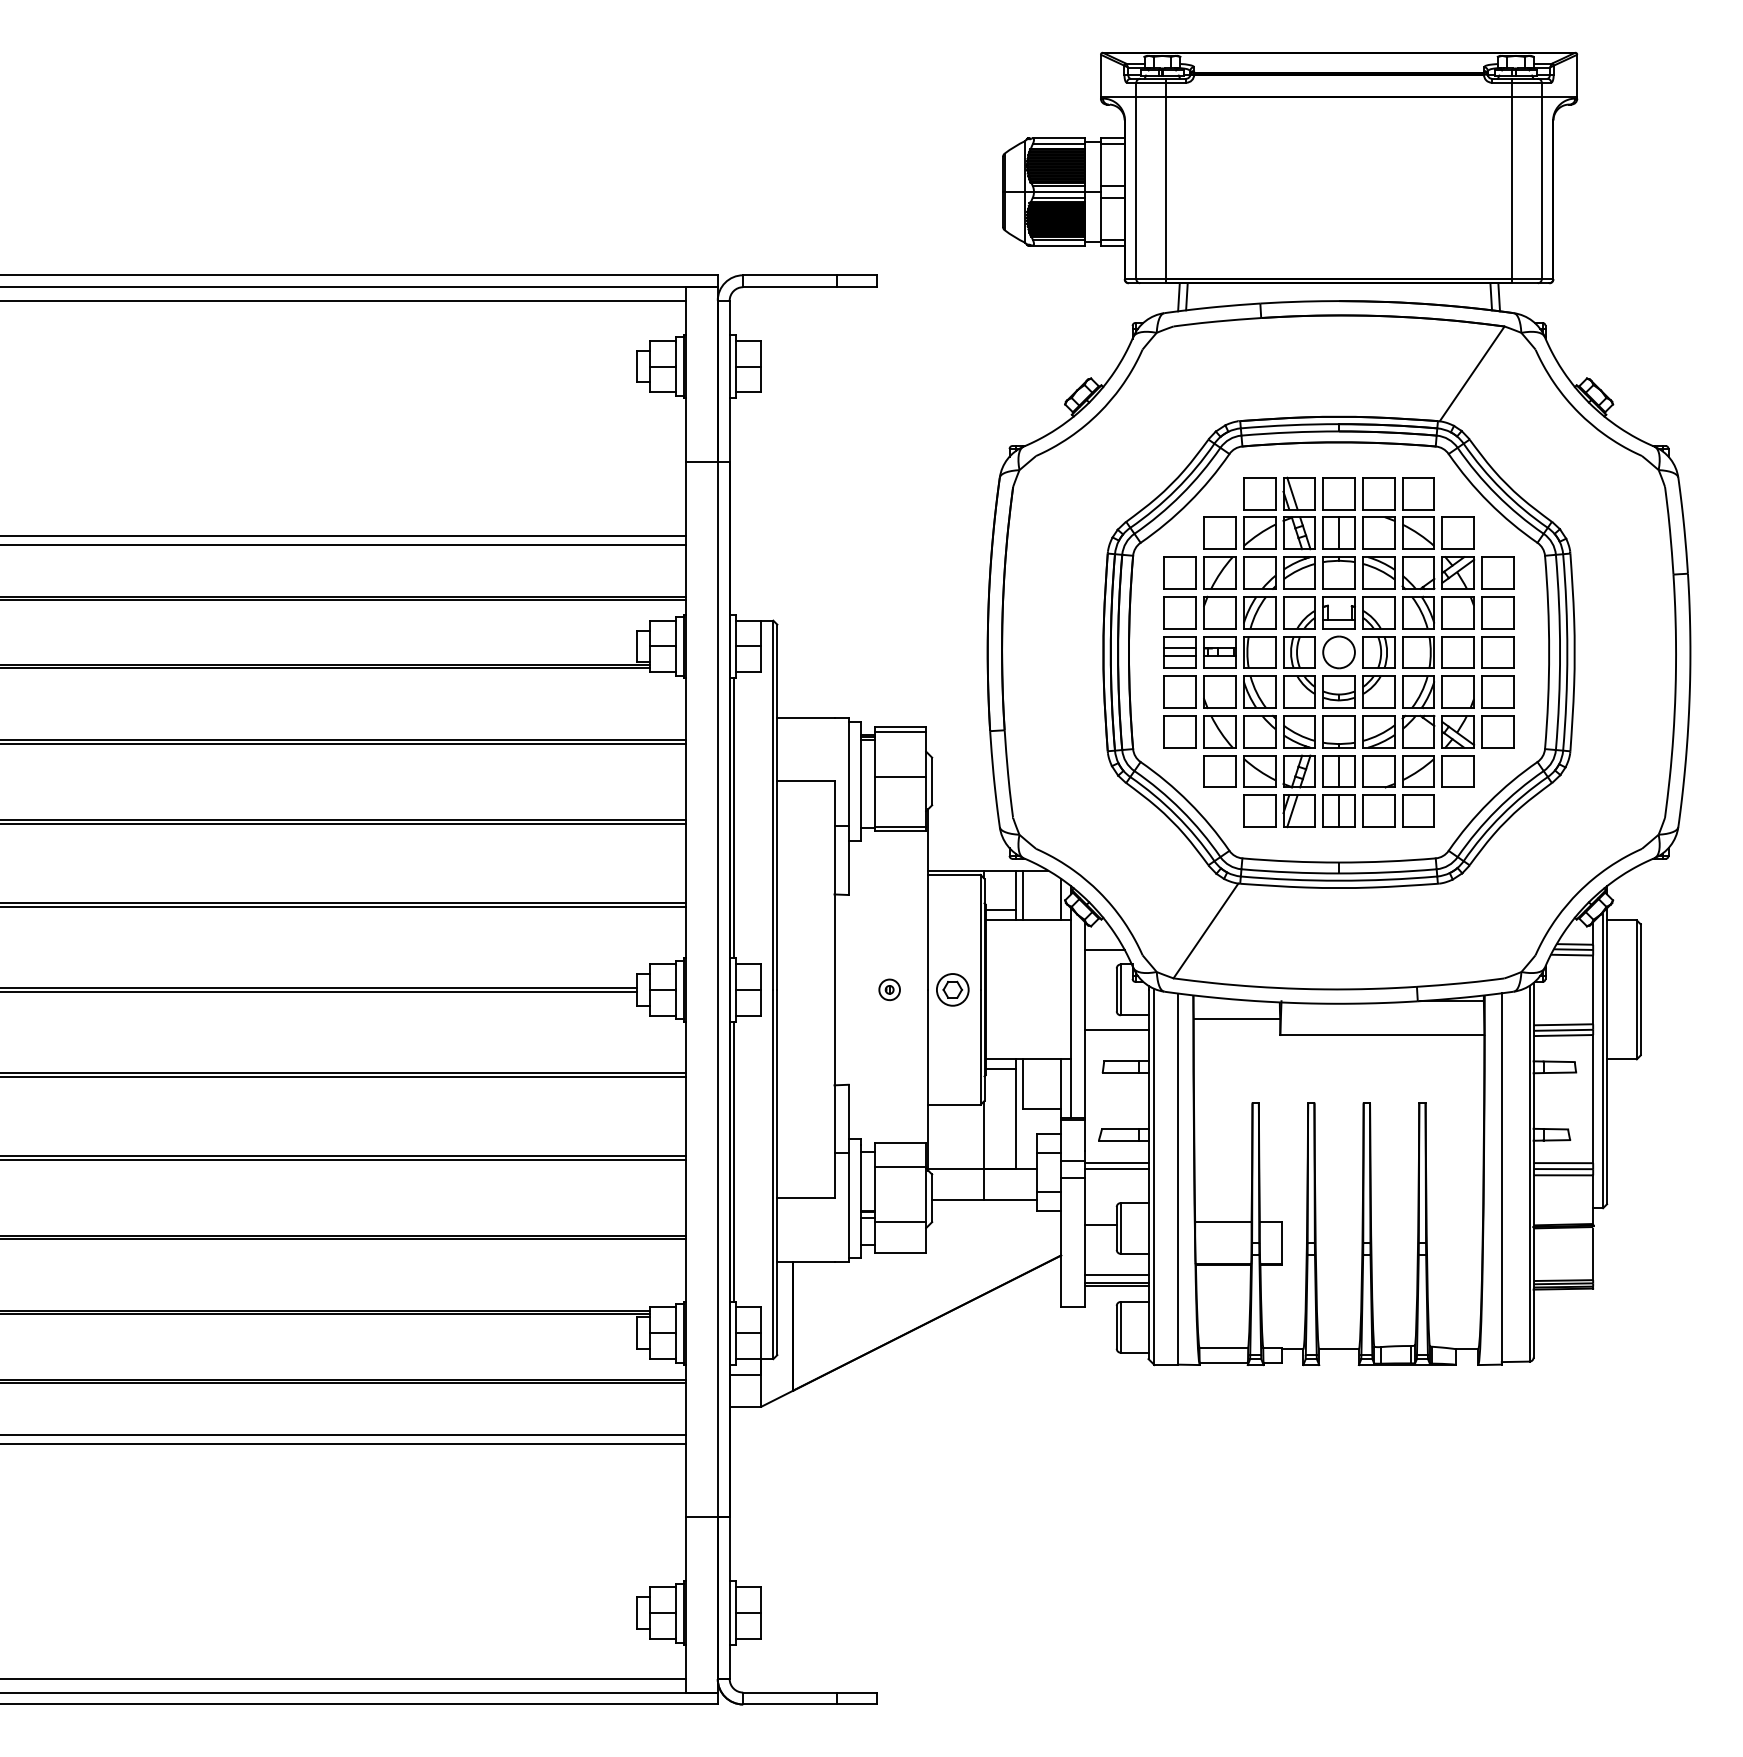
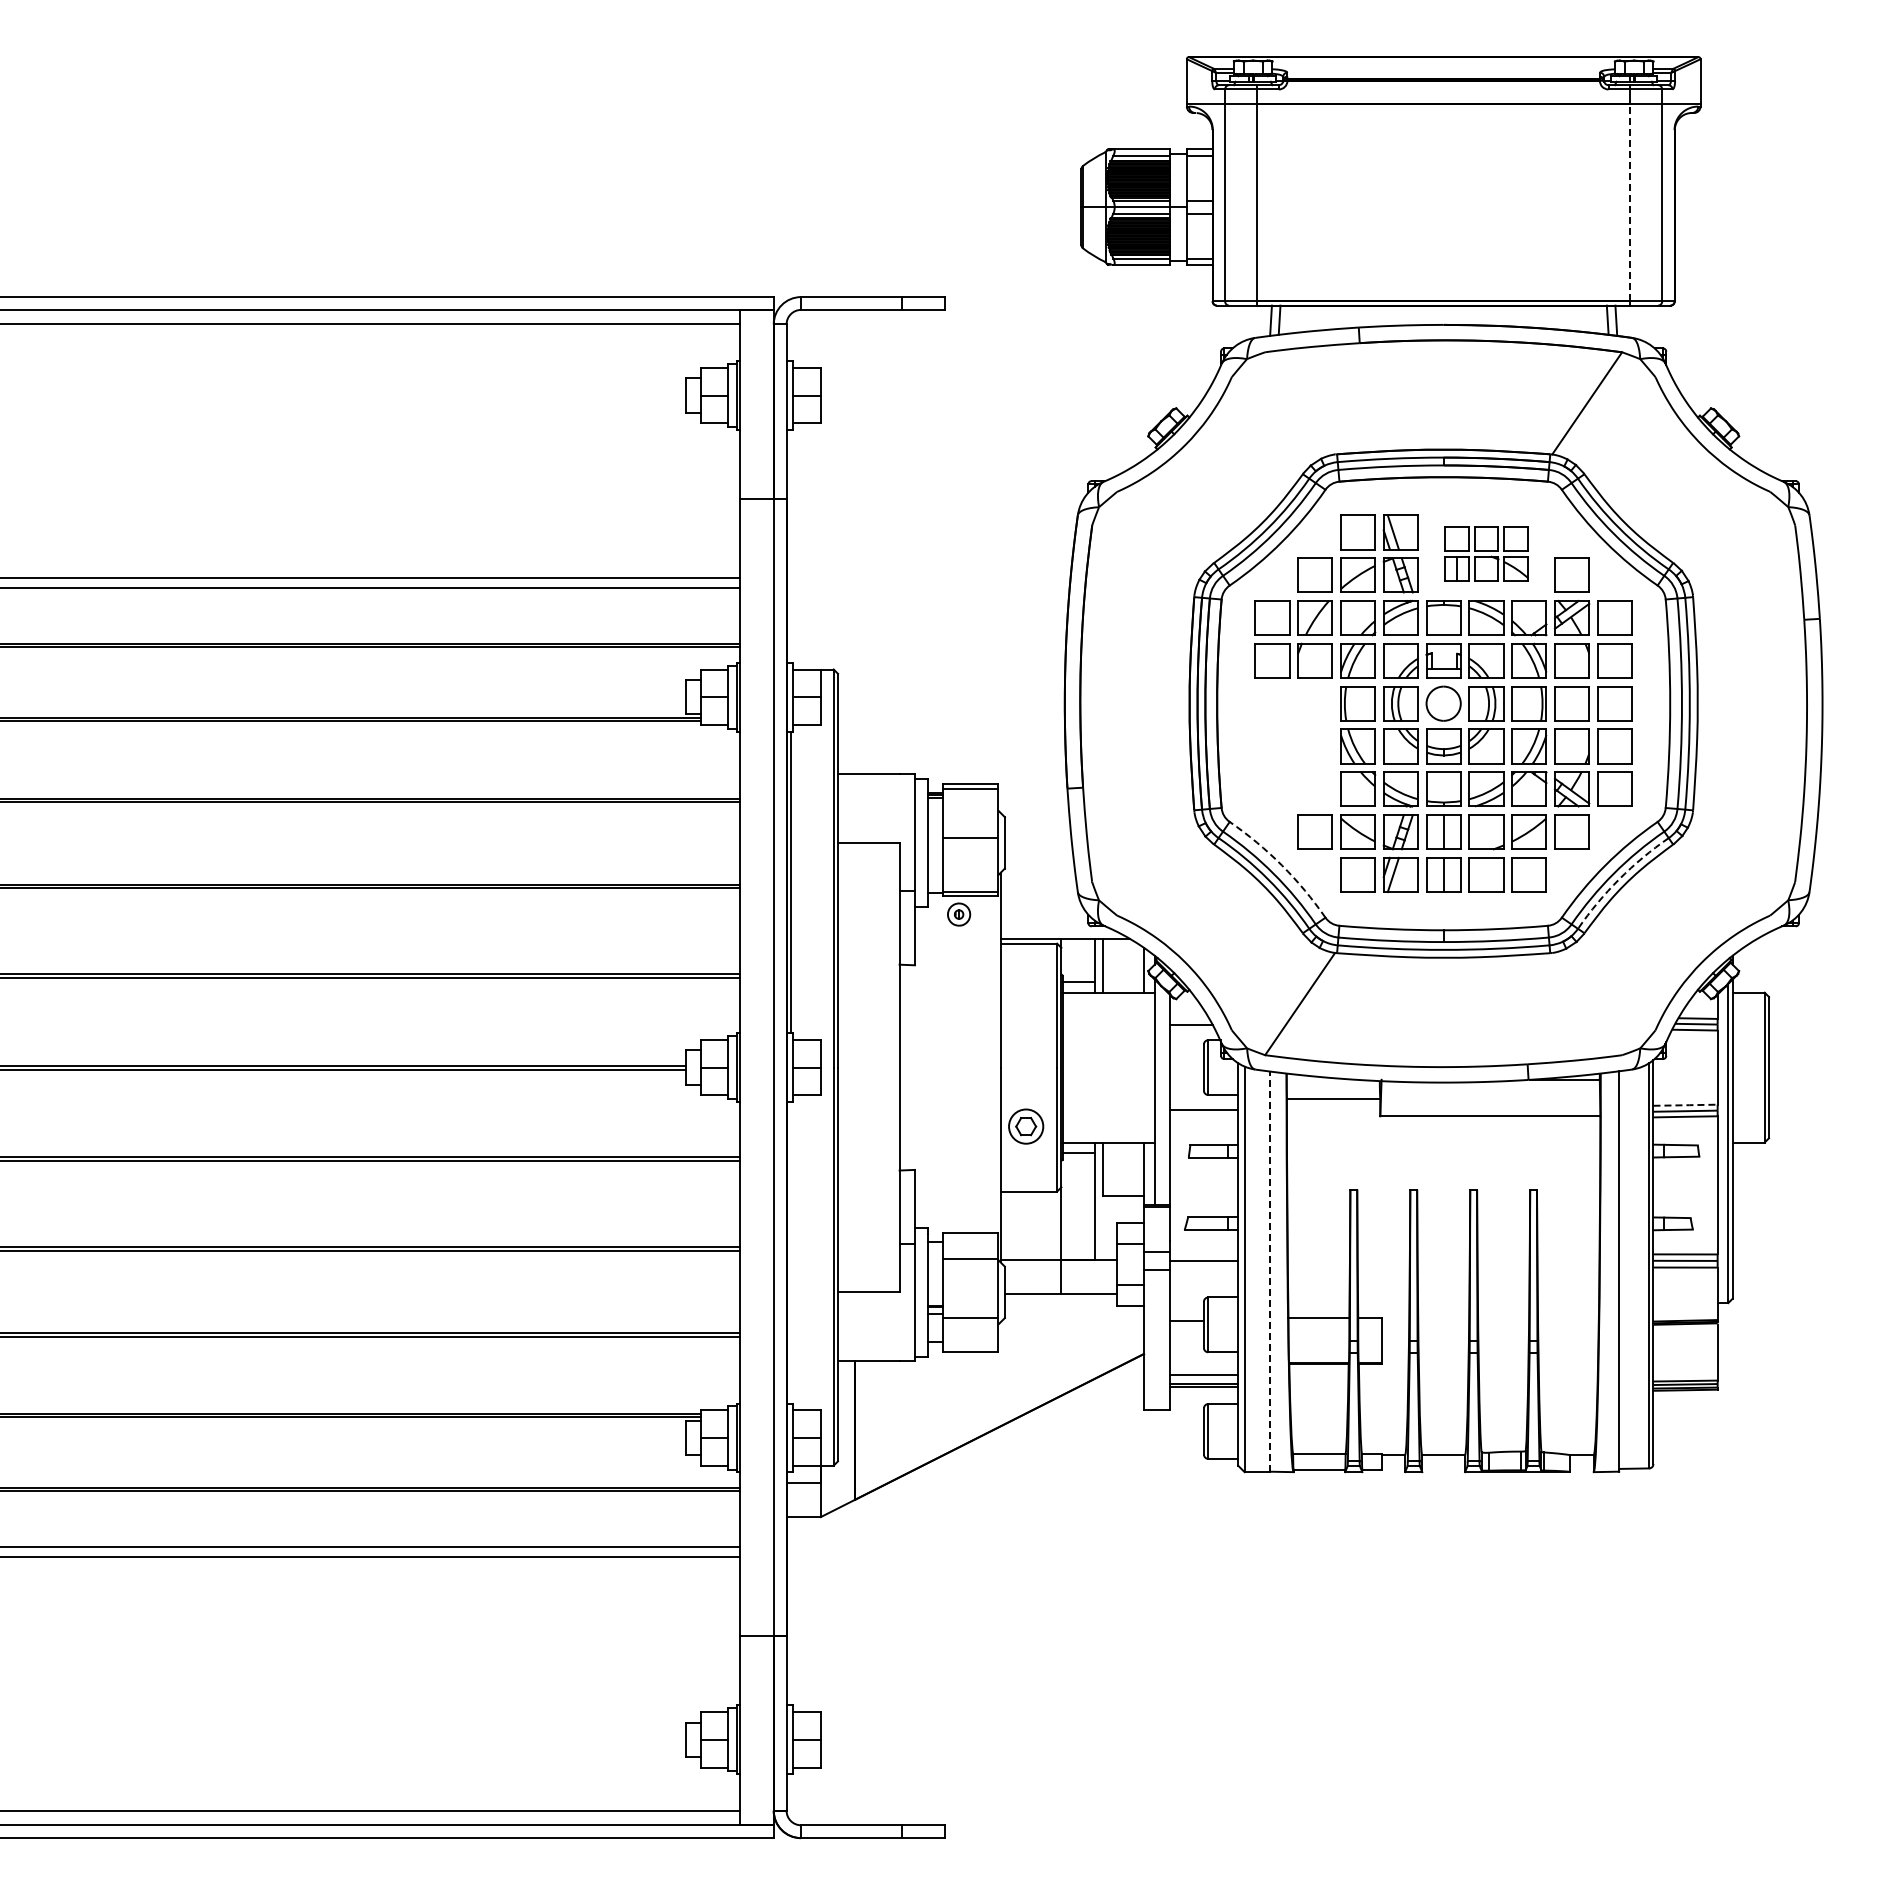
line: (1512, 187) -> (1630, 202), solid -> dashed
part: (1378, 513) -> (1486, 553), size x0.7
part: (1199, 692) -> (1293, 746), removed
arc: (1188, 802) -> (1281, 865), solid -> dashed
arc: (1502, 815) -> (1619, 879), solid -> dashed
part: (890, 989) -> (959, 914), moved
part: (953, 989) -> (1026, 1126), moved
line: (1564, 1025) -> (1686, 1105), solid -> dashed
line: (733, 1161) -> (790, 1252), removed
line: (1116, 1163) -> (1203, 1254), removed
line: (1178, 1178) -> (1270, 1271), solid -> dashed

